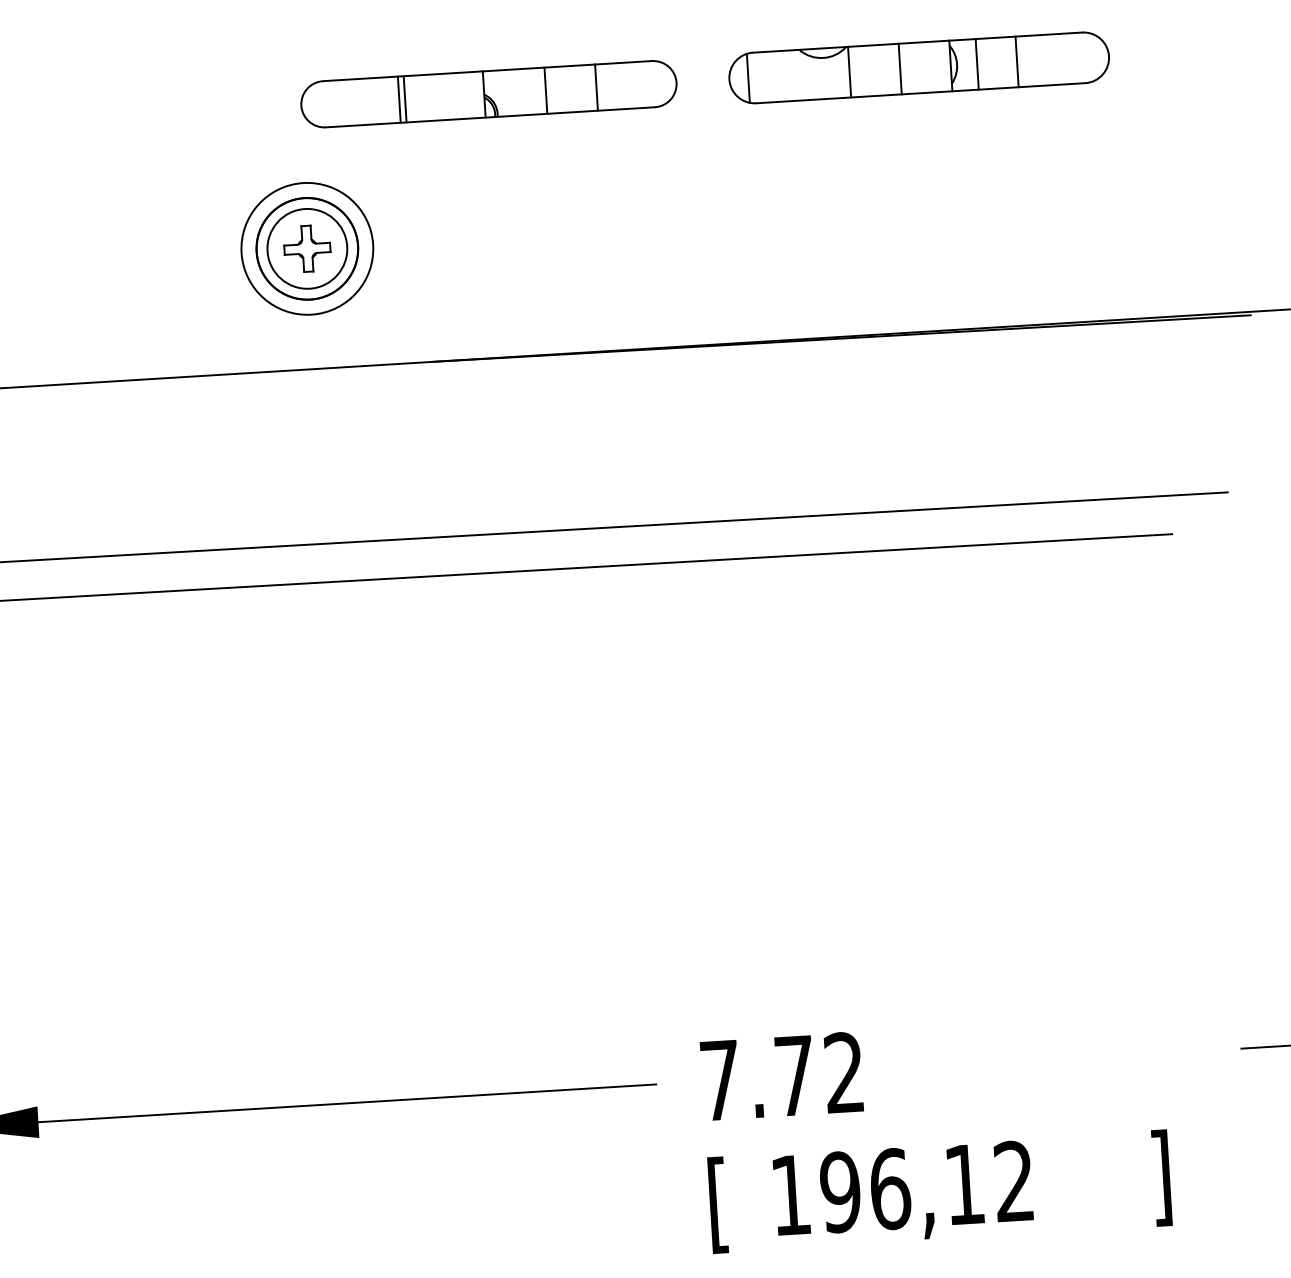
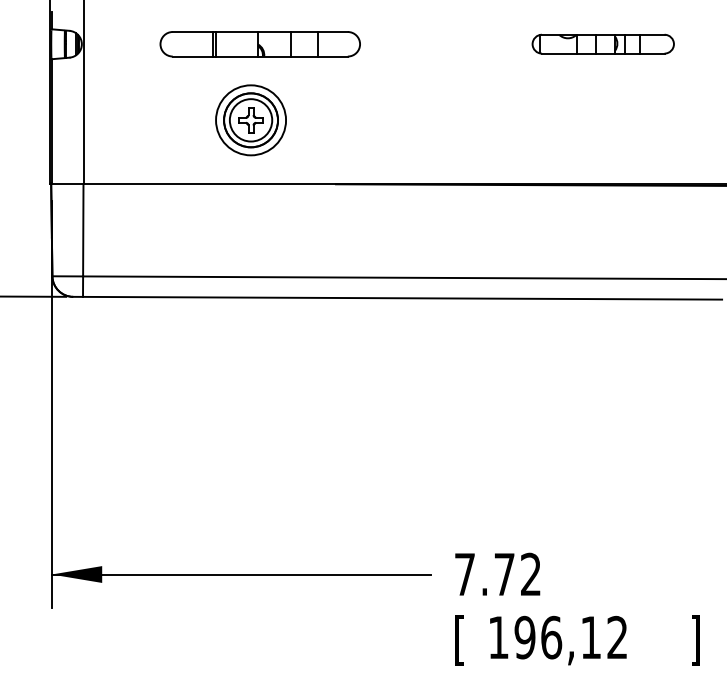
part: (919, 66) -> (603, 43), size x0.7
part: (487, 94) -> (259, 44), moved
part: (306, 249) -> (250, 120), moved

